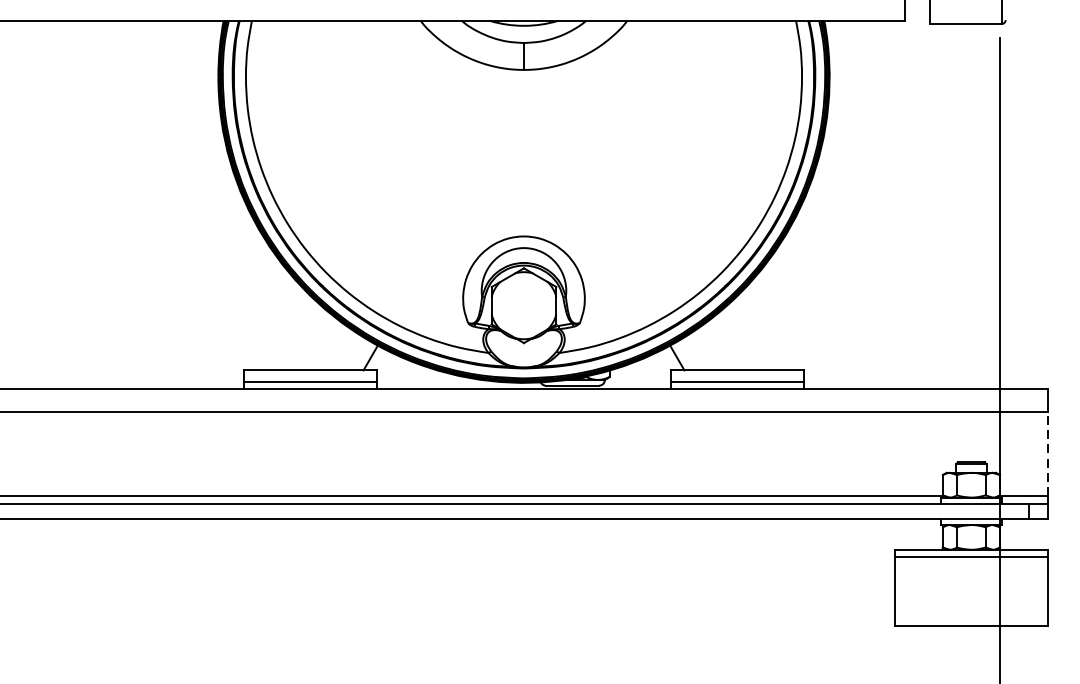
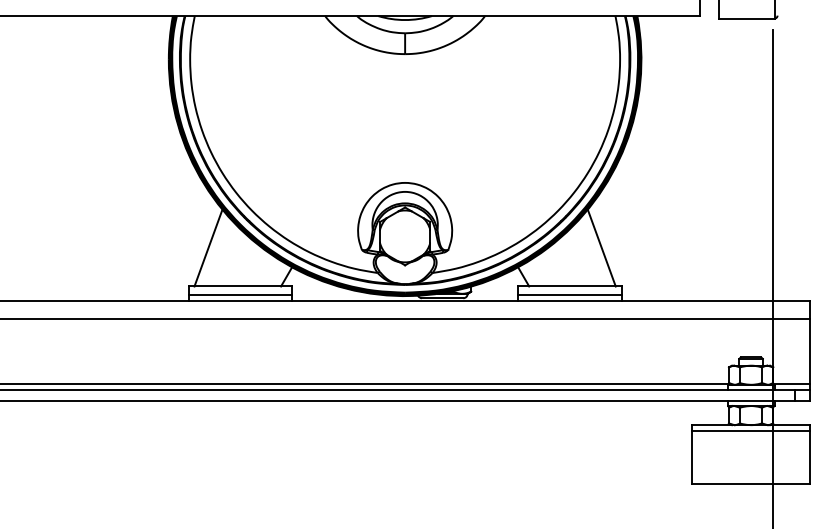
line: (269, 320) -> (208, 247), added
line: (777, 320) -> (601, 247), added
line: (1046, 453) -> (809, 350), dashed -> solid

